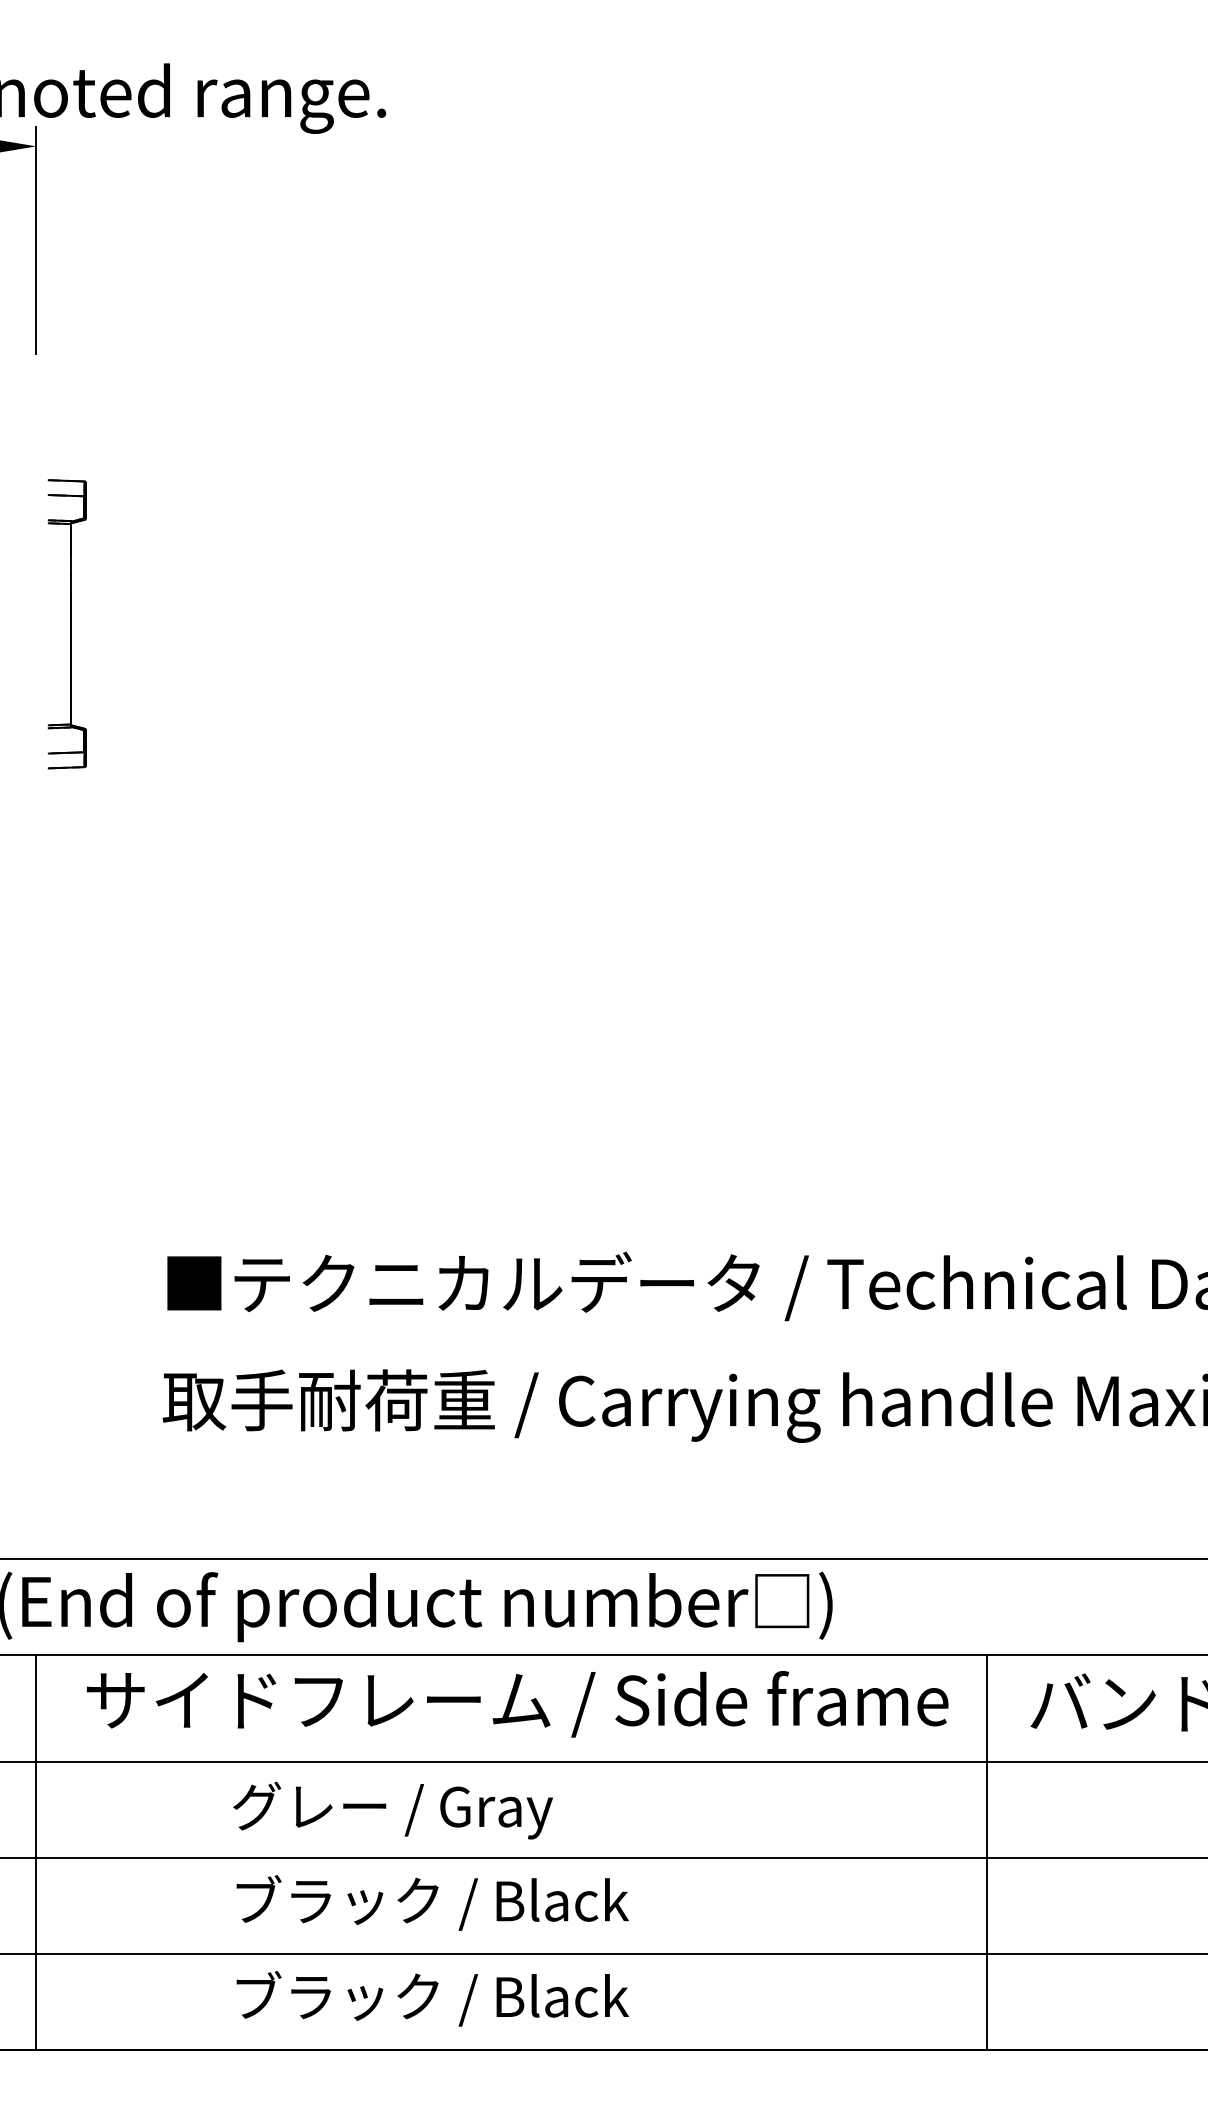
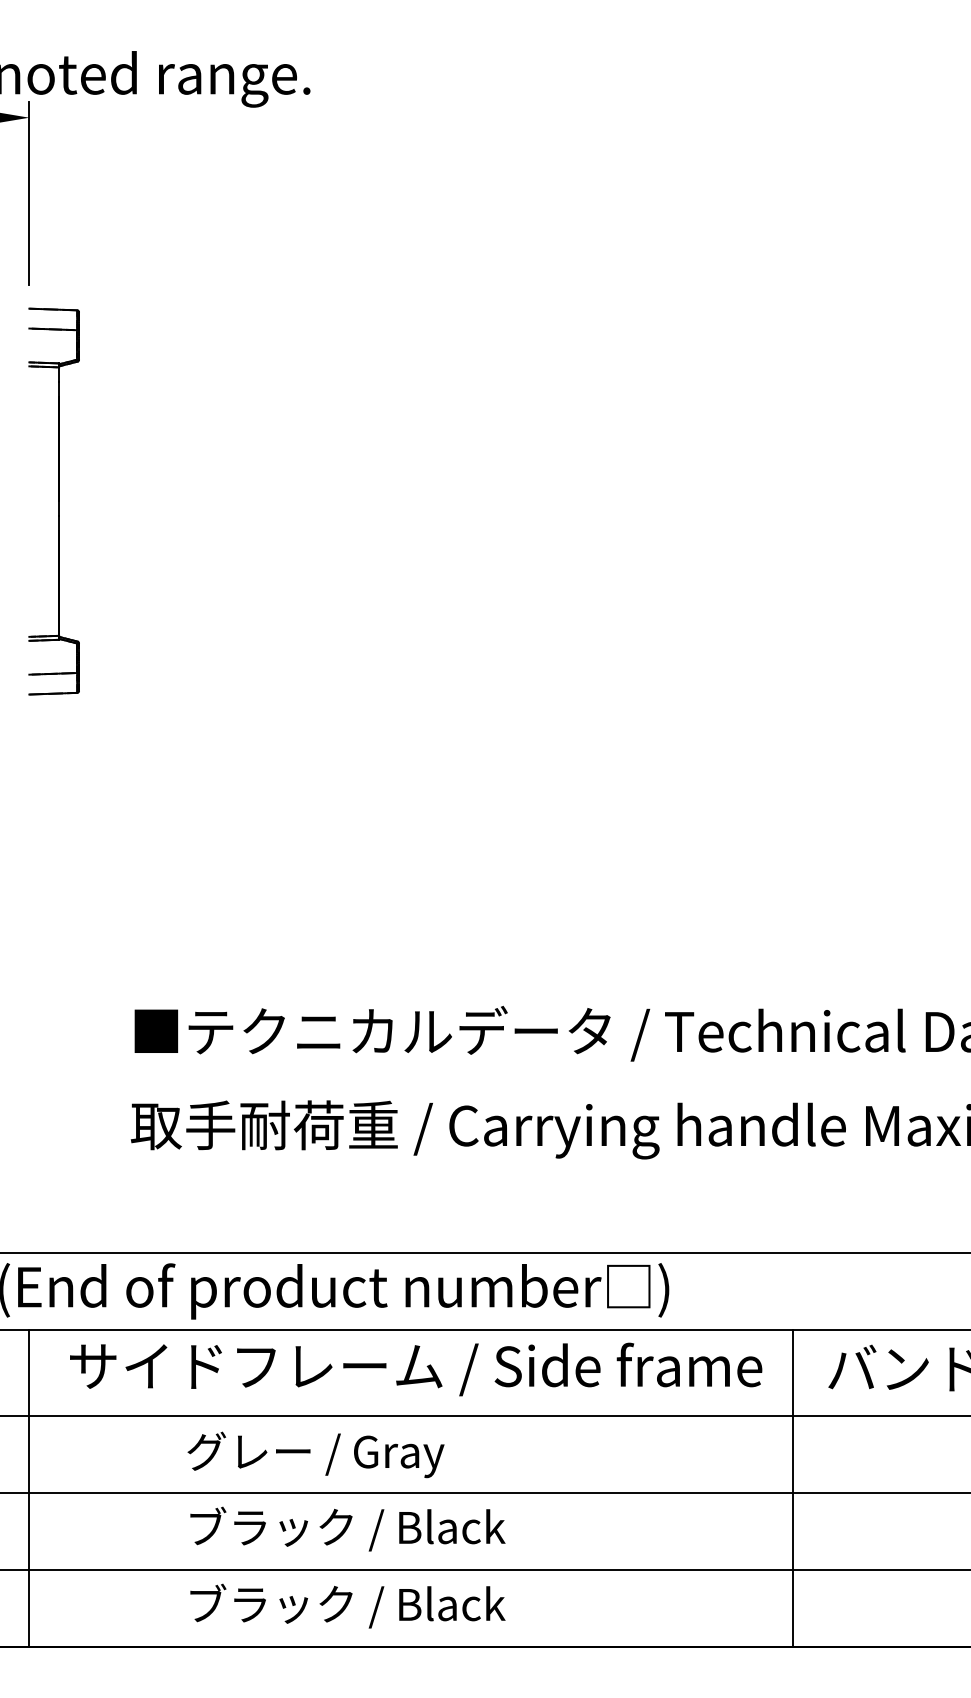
part: (67, 624) -> (54, 501), size x1.67

